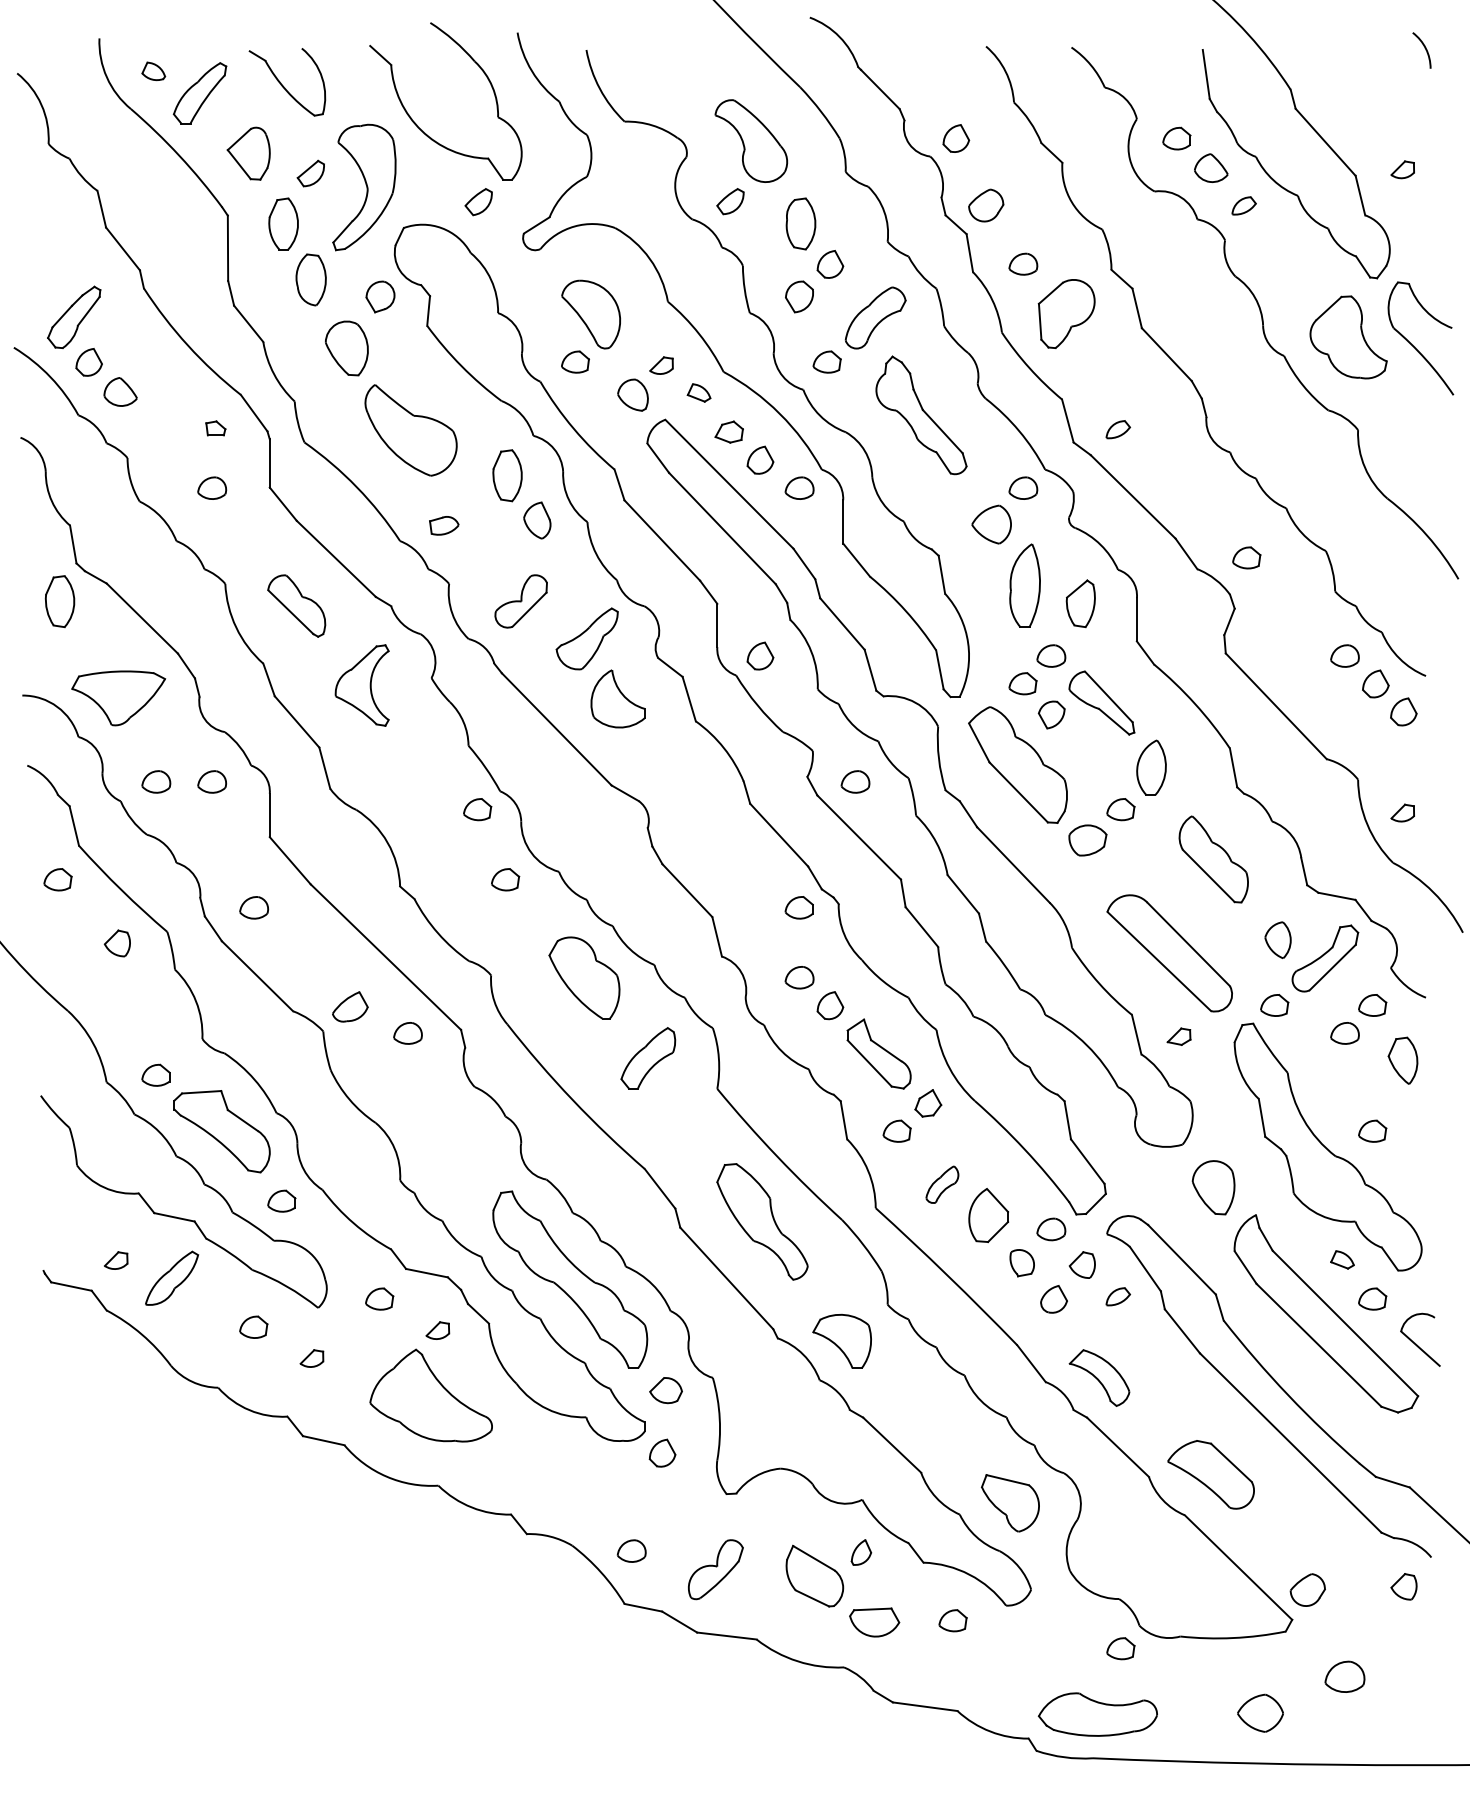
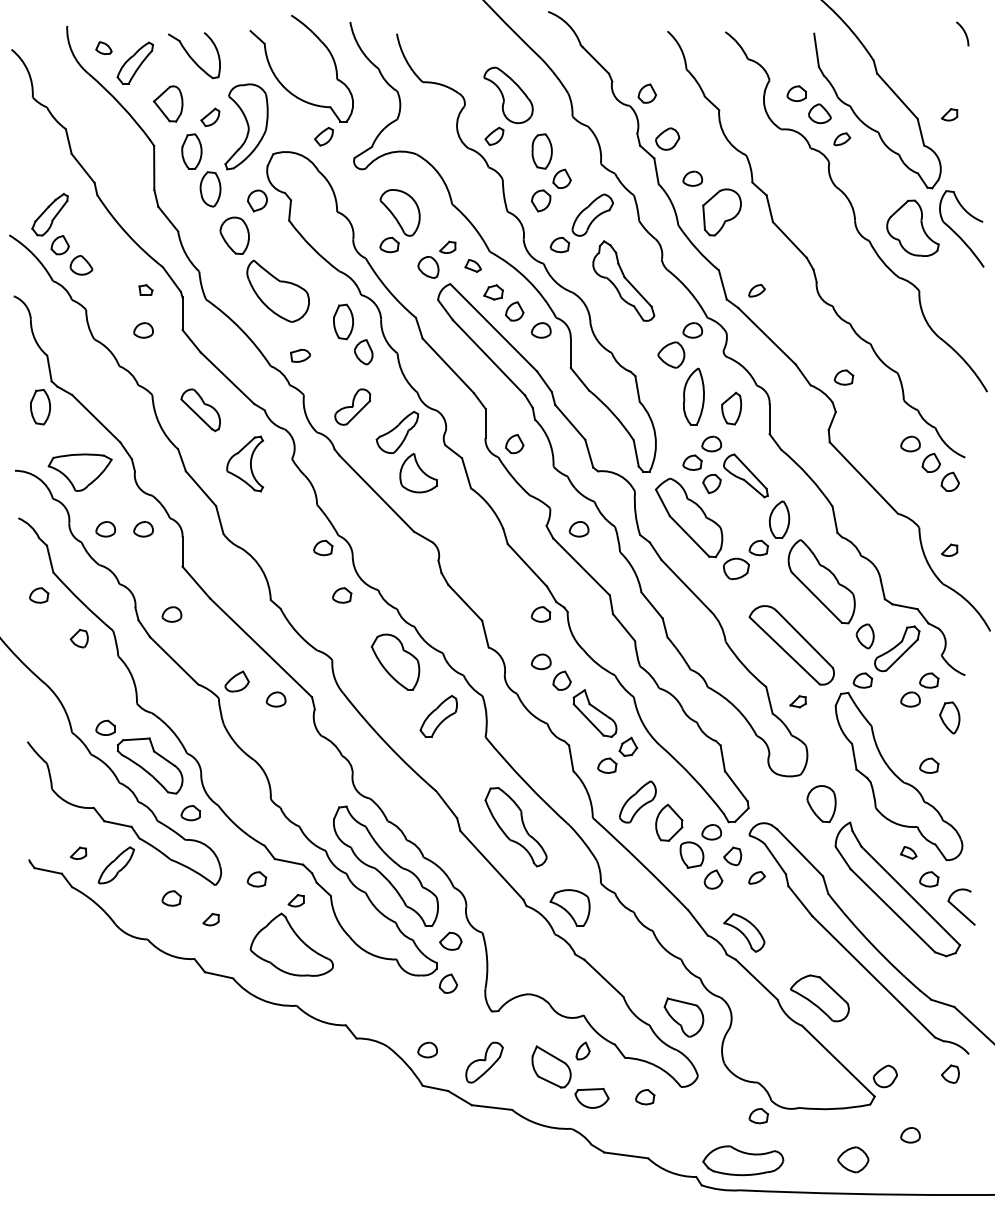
part: (1213, 859) -> (821, 581), size x1.43
part: (941, 1183) -> (637, 801), size x1.67
part: (1021, 1262) -> (691, 854), size x1.43
part: (1345, 1677) -> (910, 1135), size x0.71

